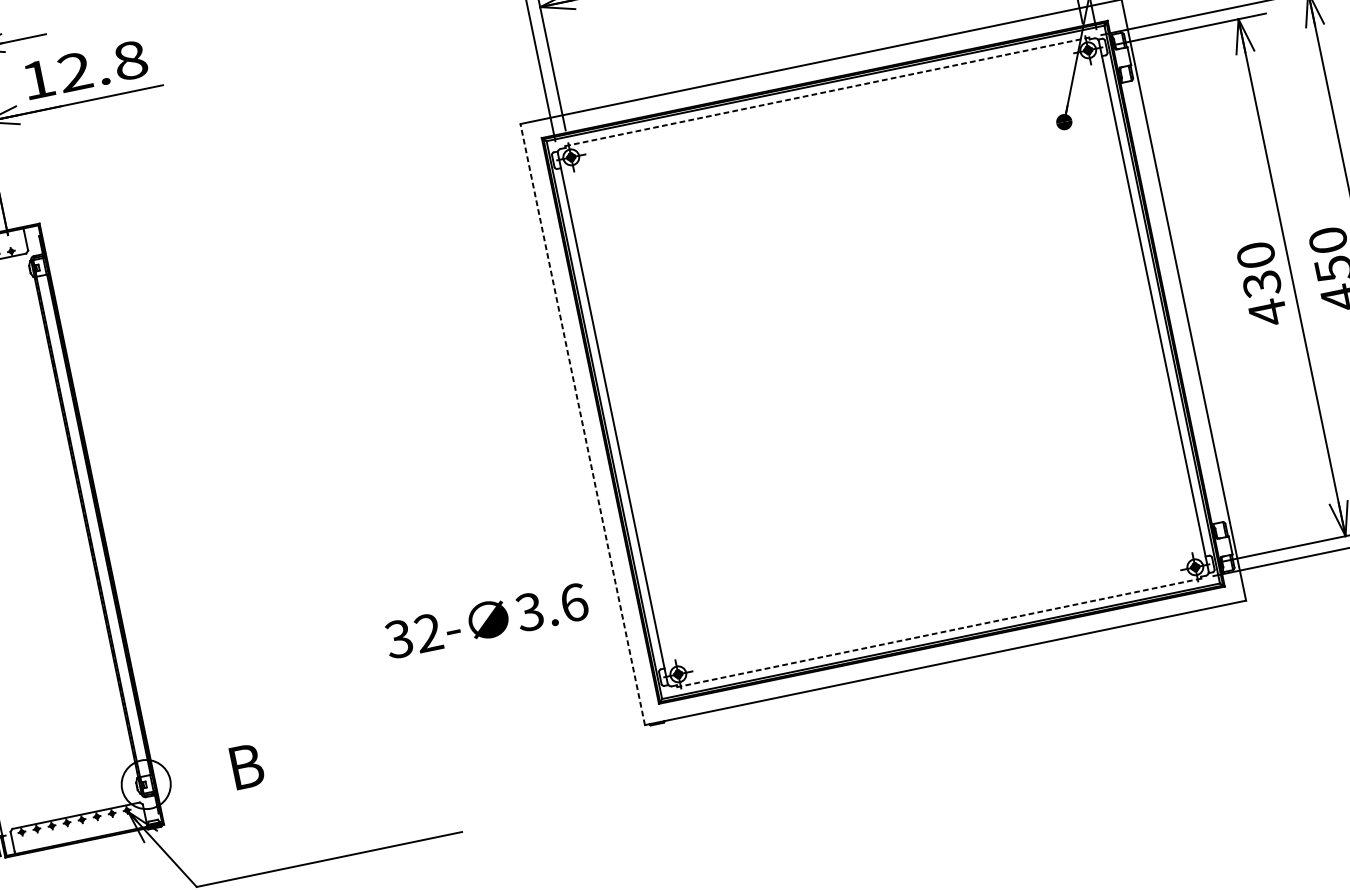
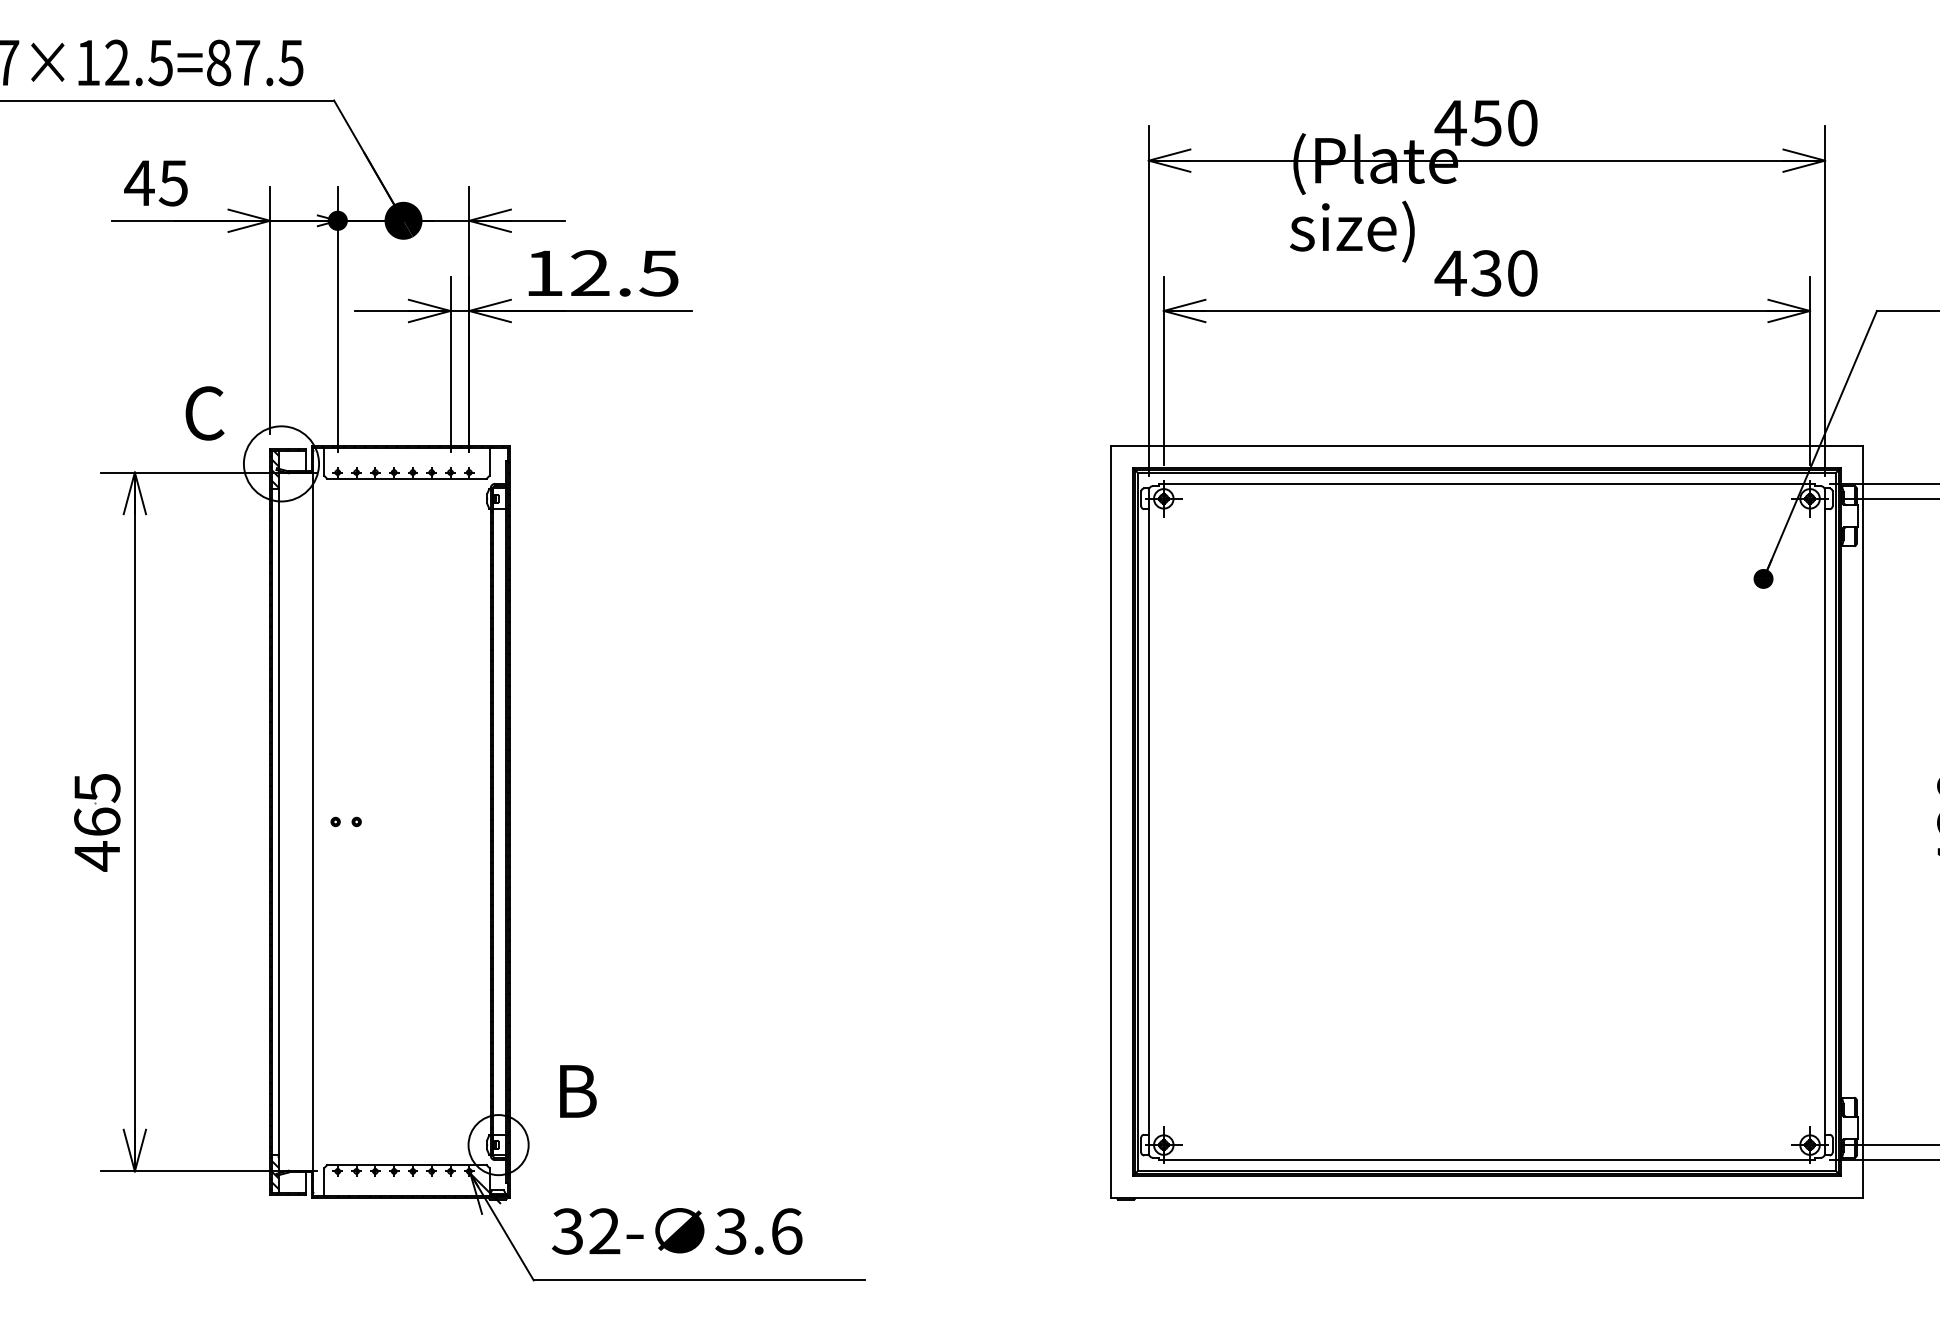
text: (129, 60) -> (658, 273), 12.8 -> 12.5
line: (826, 91) -> (1486, 483), dashed -> solid
line: (582, 424) -> (1111, 821), dashed -> solid
text: (486, 620) -> (677, 1231), moved
line: (939, 633) -> (1486, 1160), dashed -> solid
text: (247, 766) -> (578, 1091), moved

